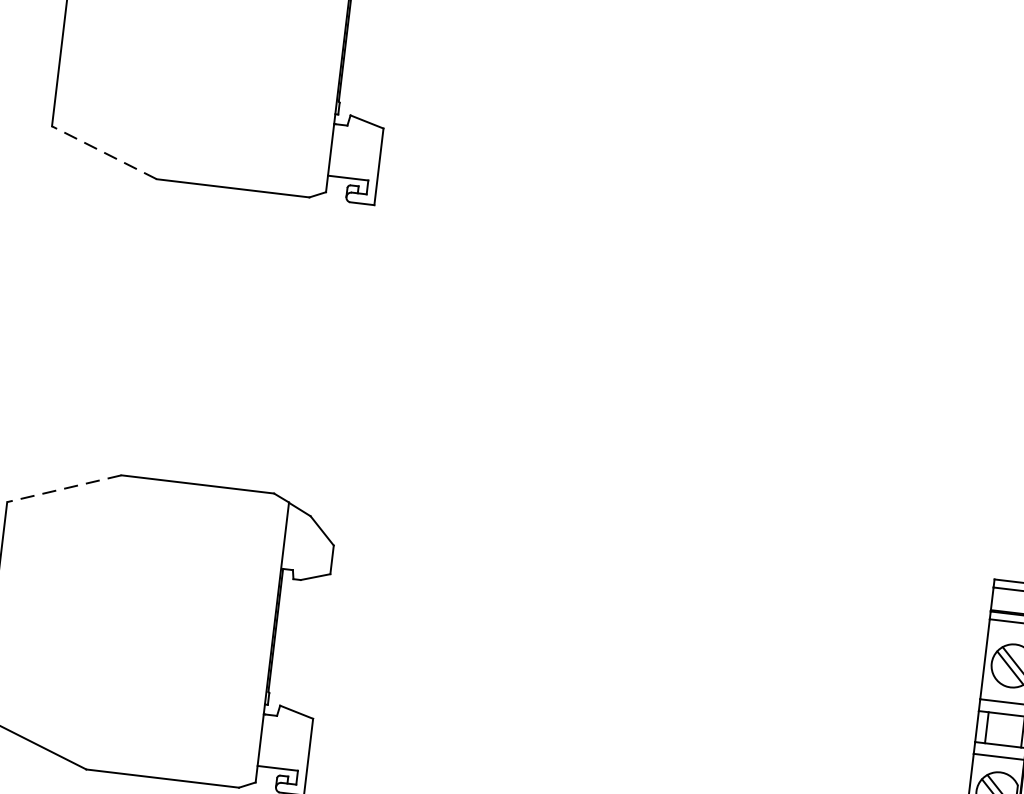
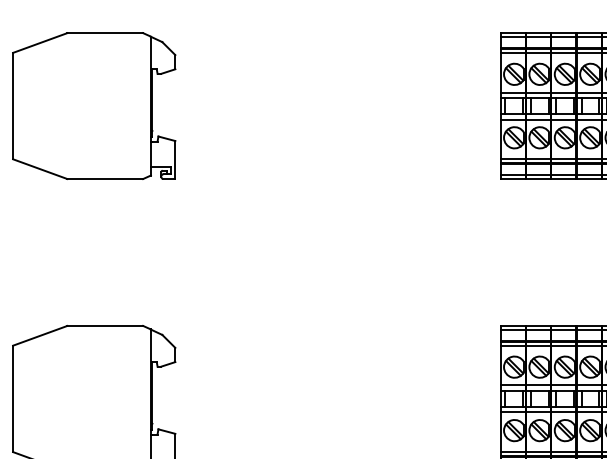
line: (104, 153) -> (40, 169), dashed -> solid
line: (64, 488) -> (40, 335), dashed -> solid

